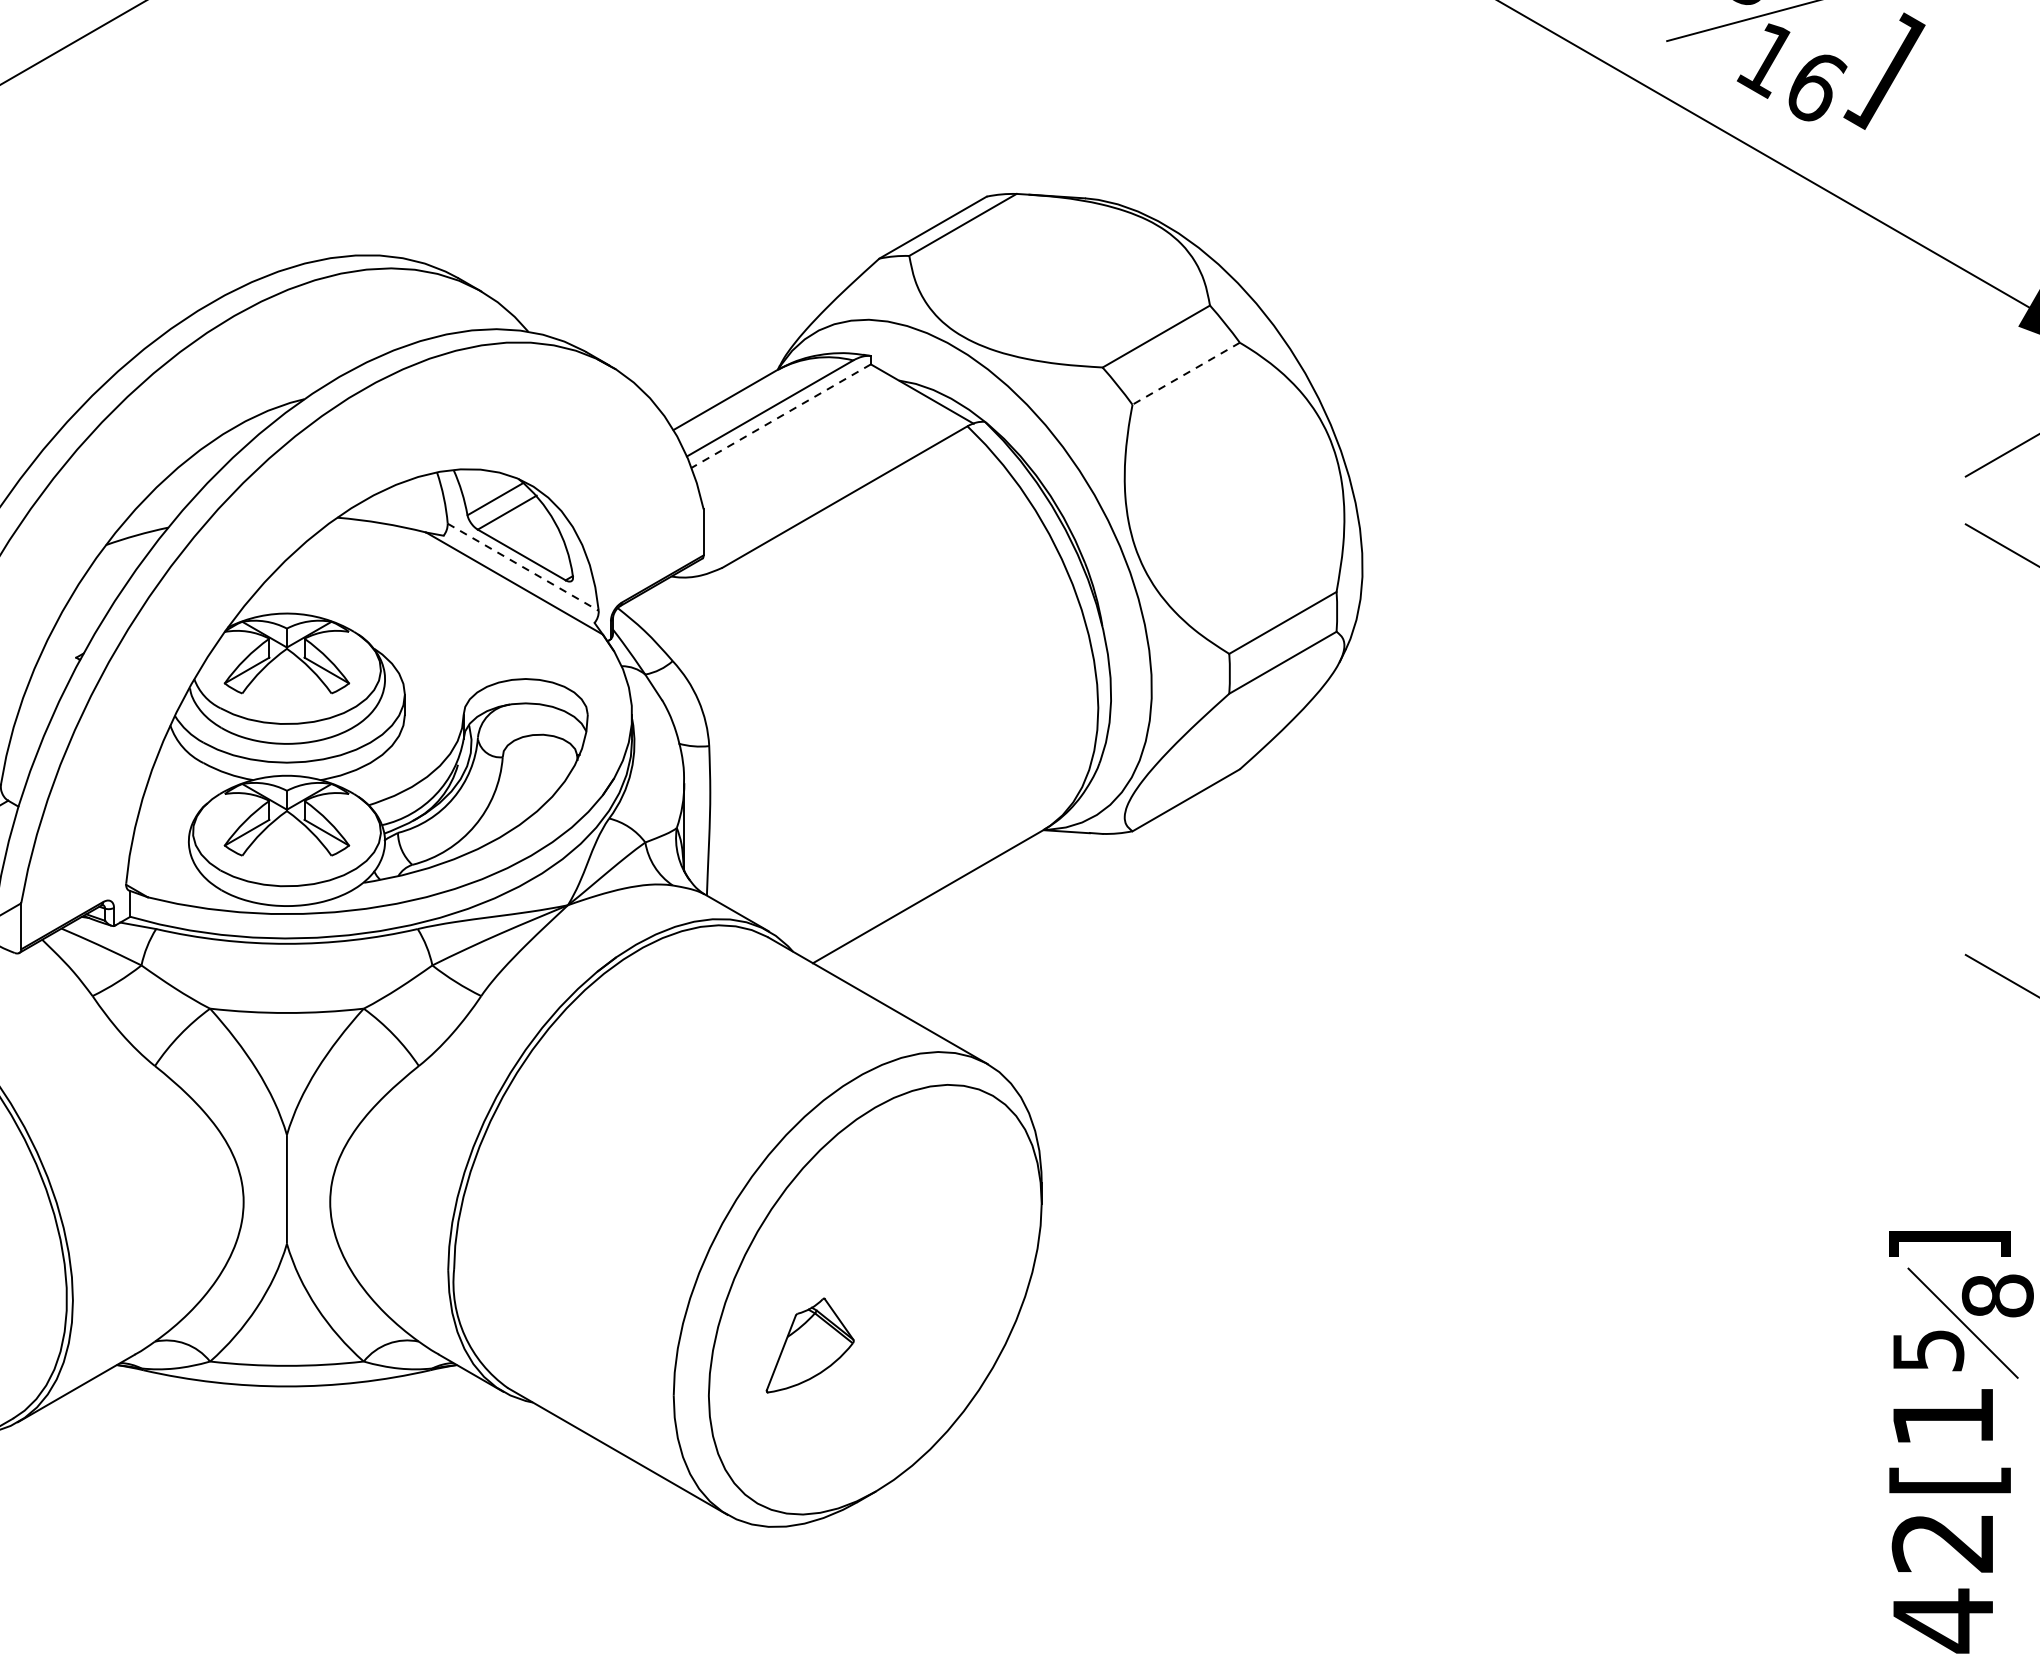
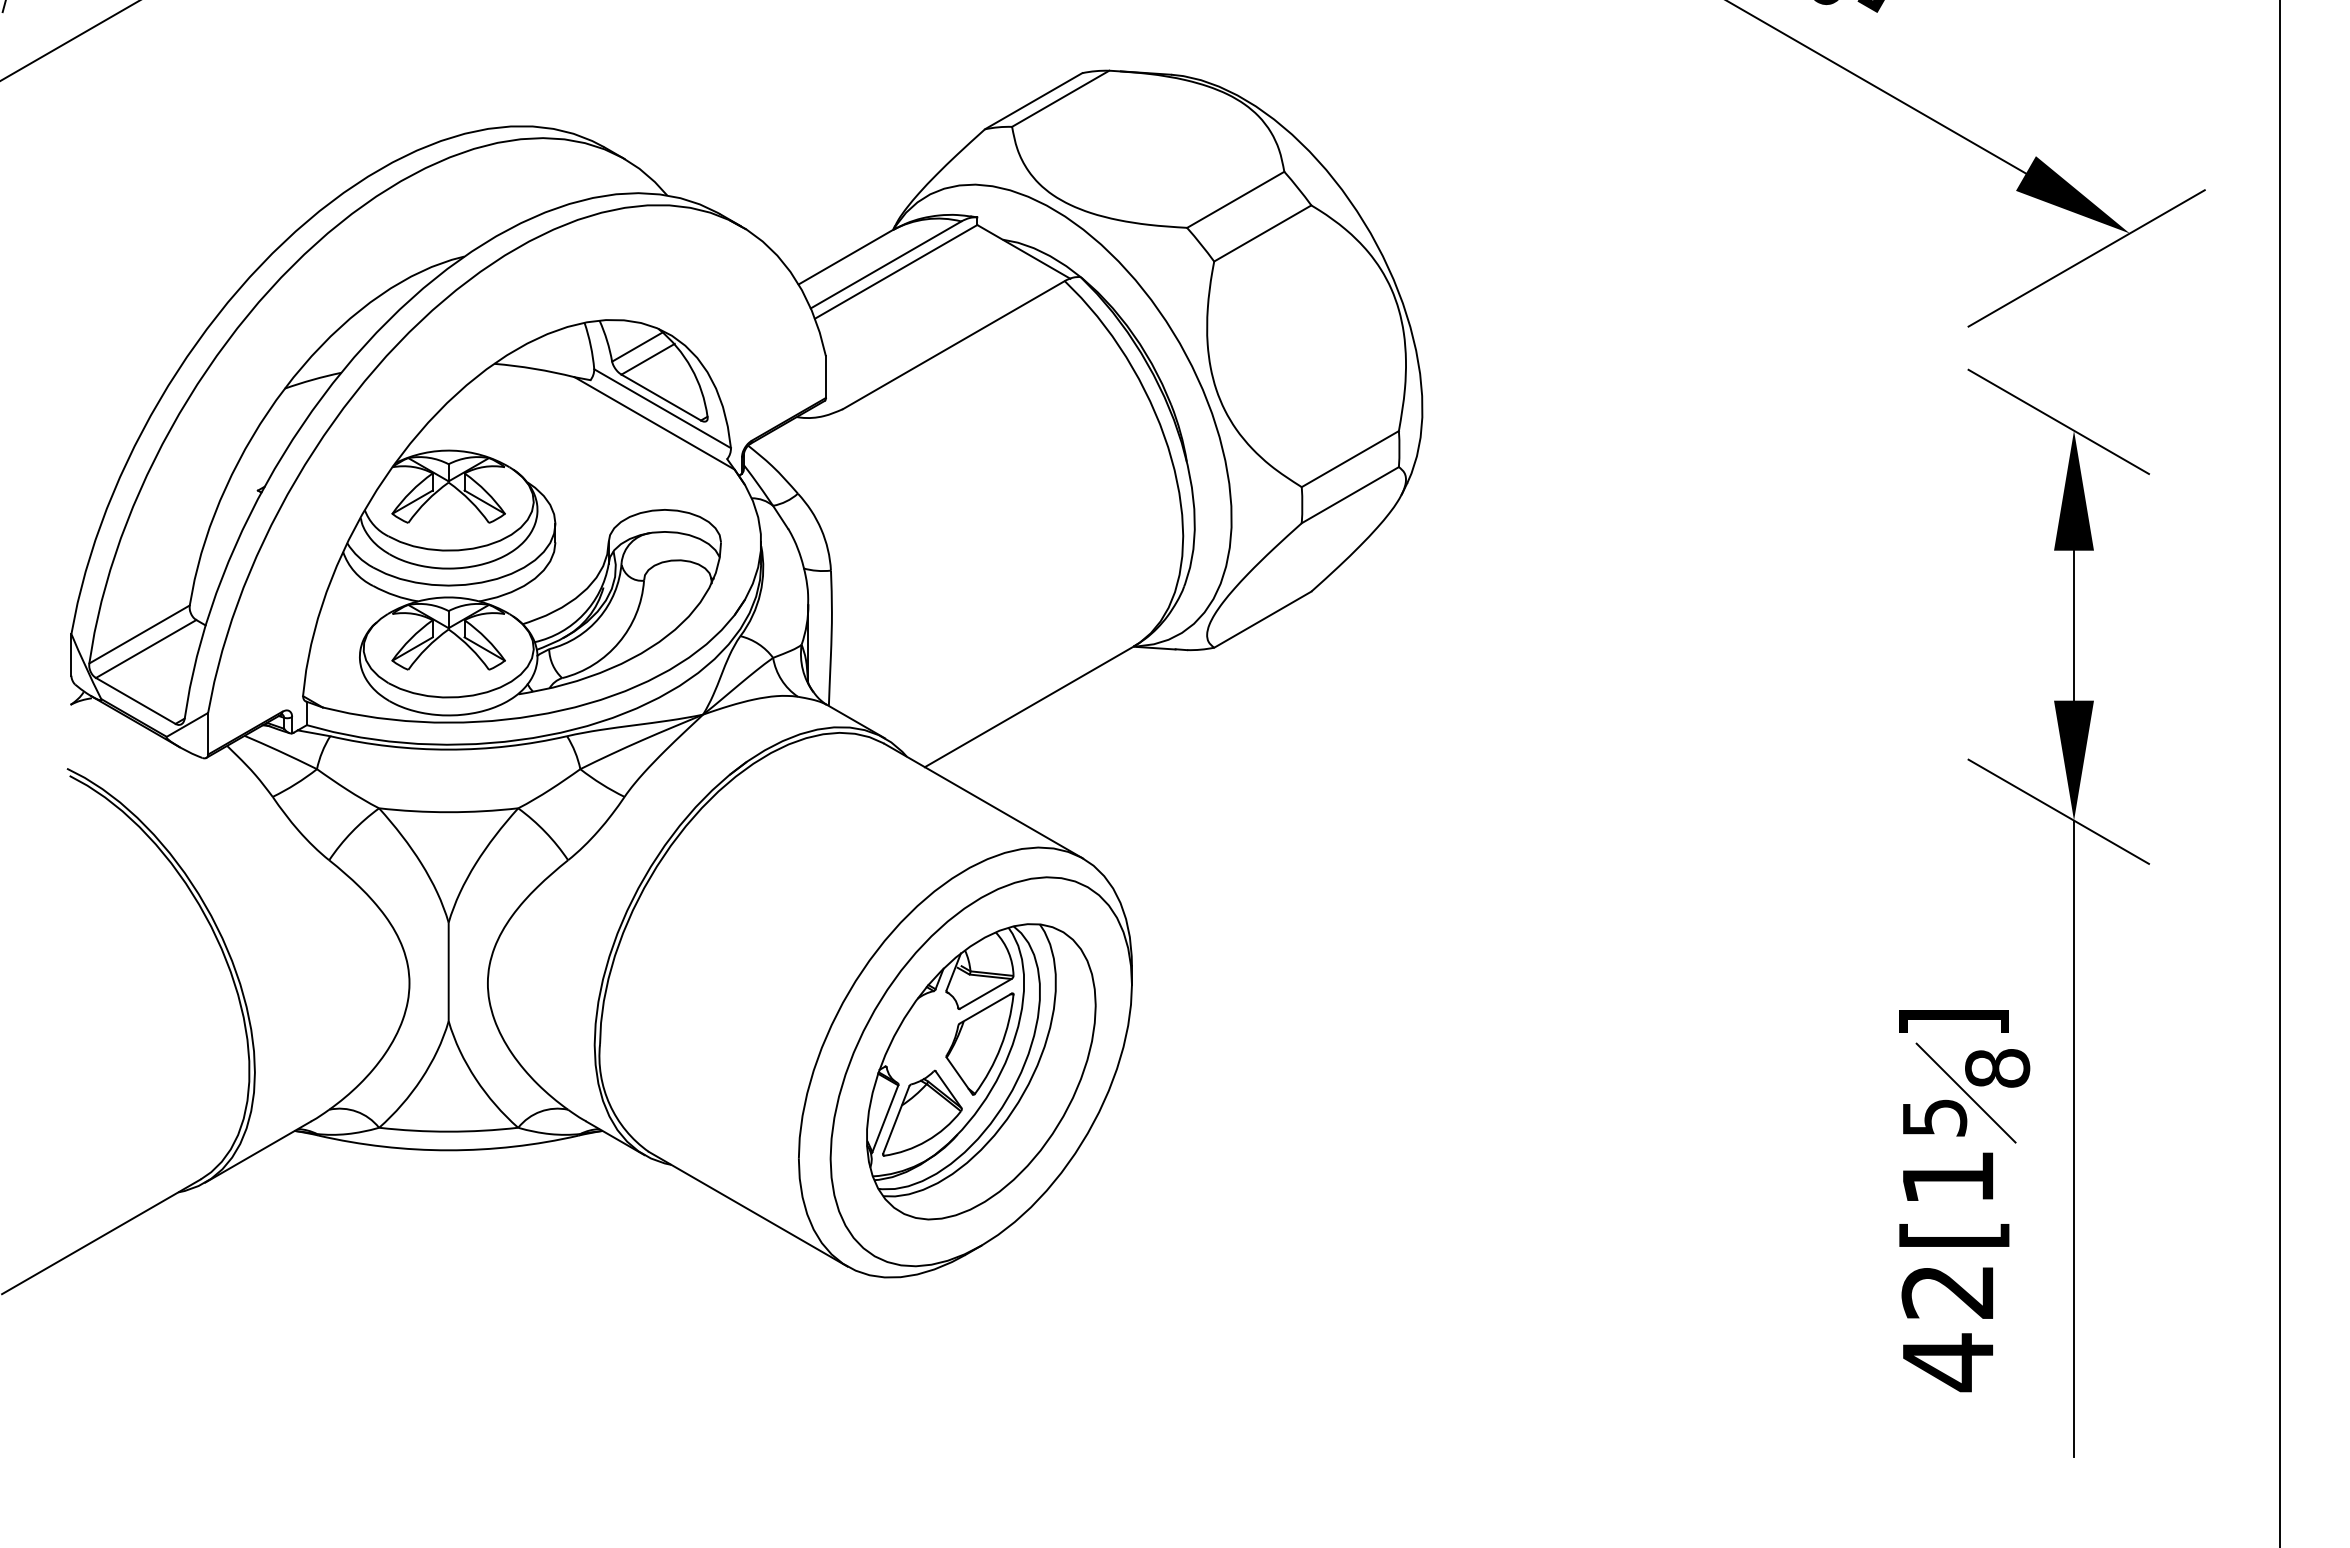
line: (1185, 373) -> (1262, 233), dashed -> solid
line: (781, 415) -> (896, 271), dashed -> solid
line: (523, 567) -> (662, 408), dashed -> solid
part: (875, 1299) -> (981, 1071), added

